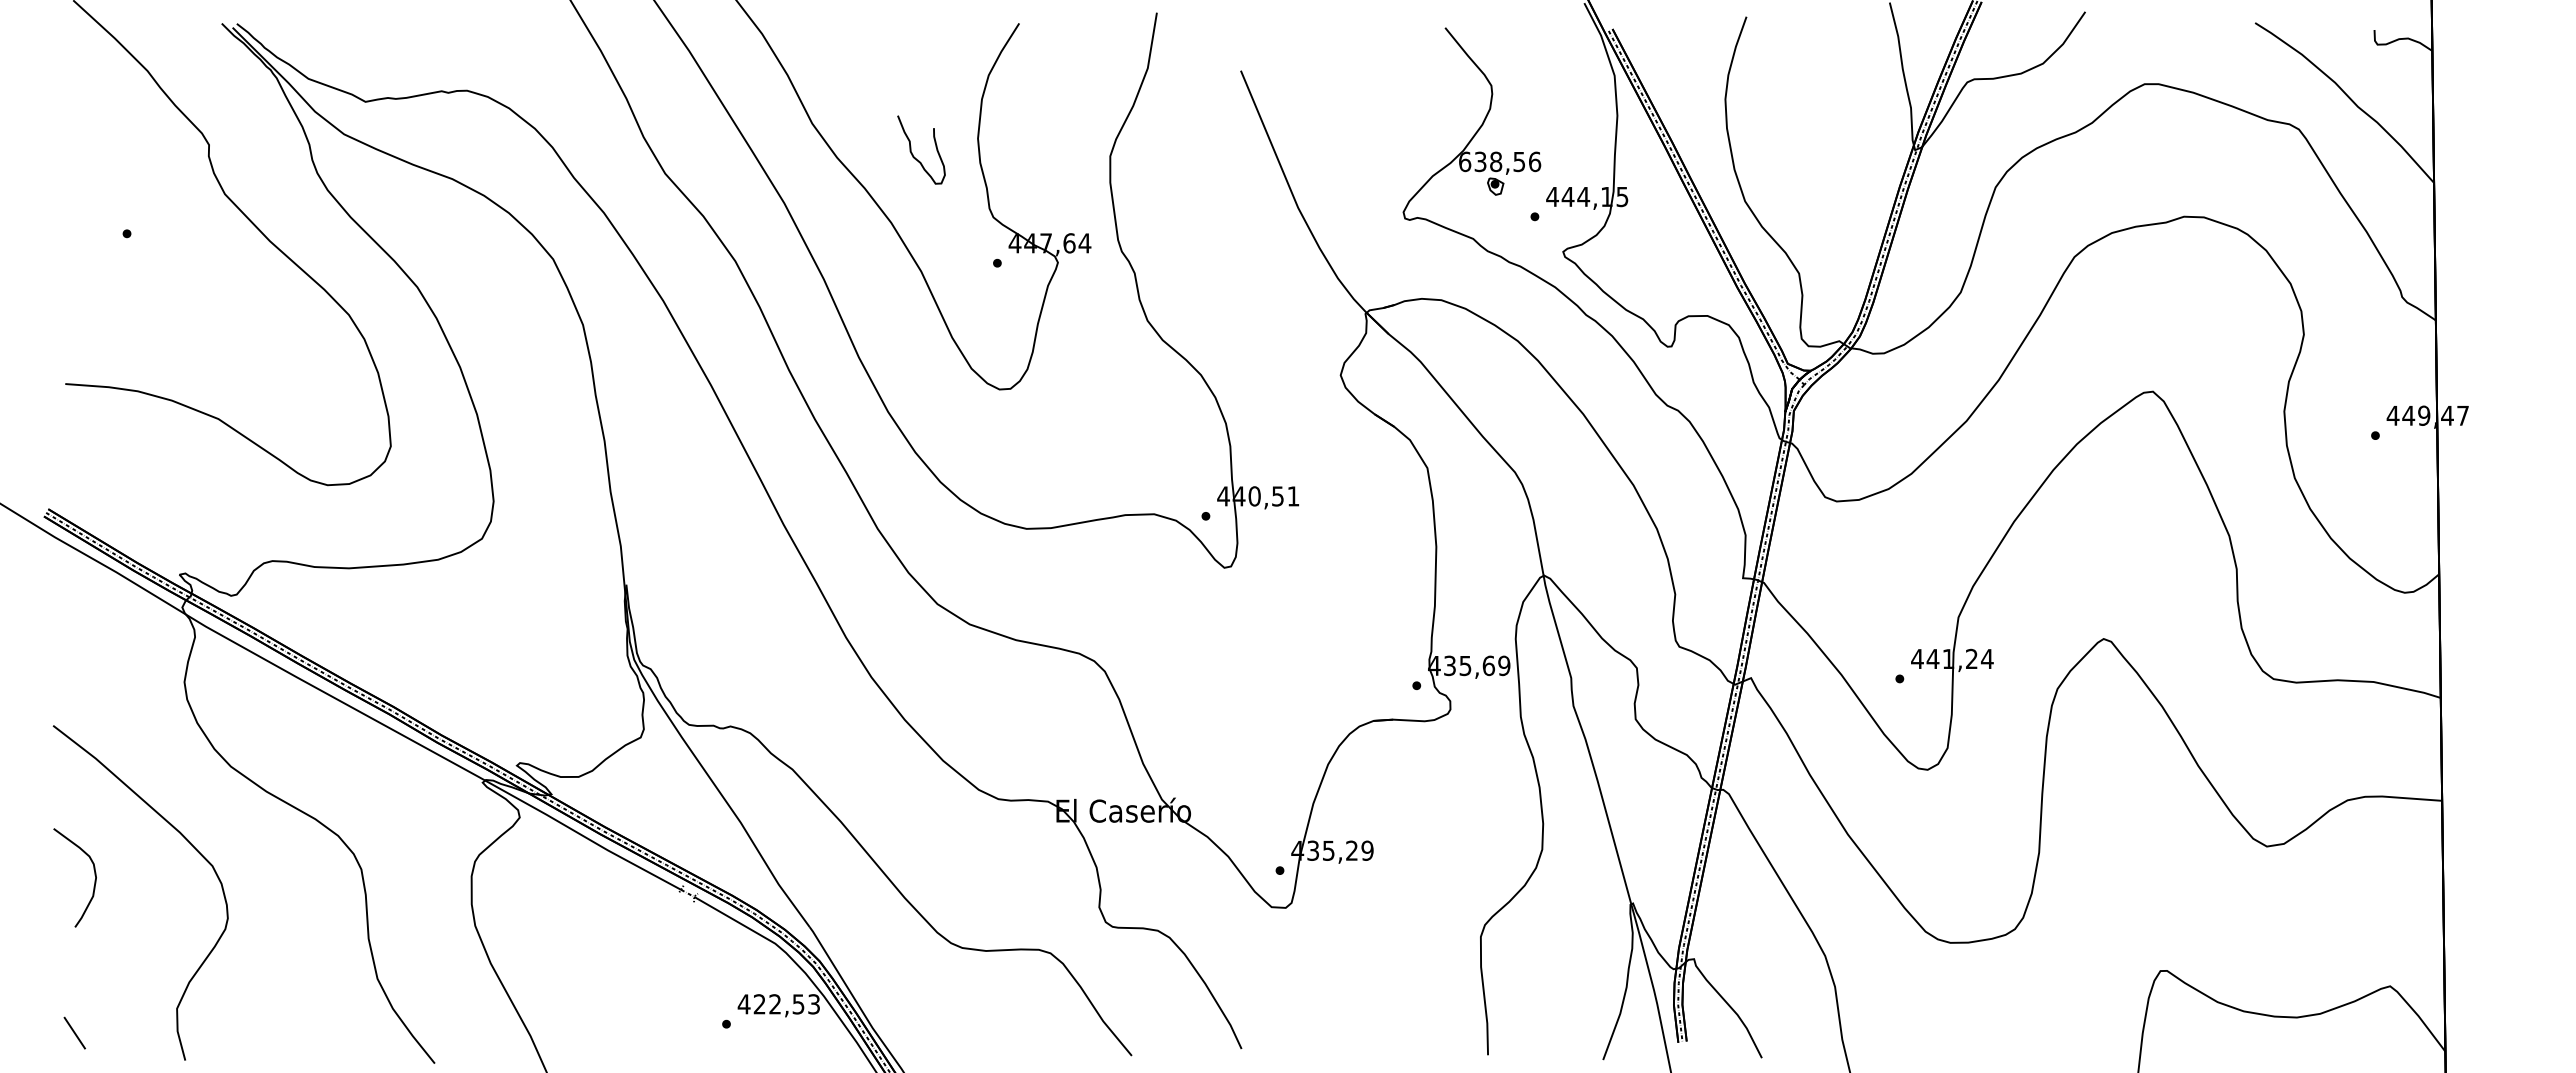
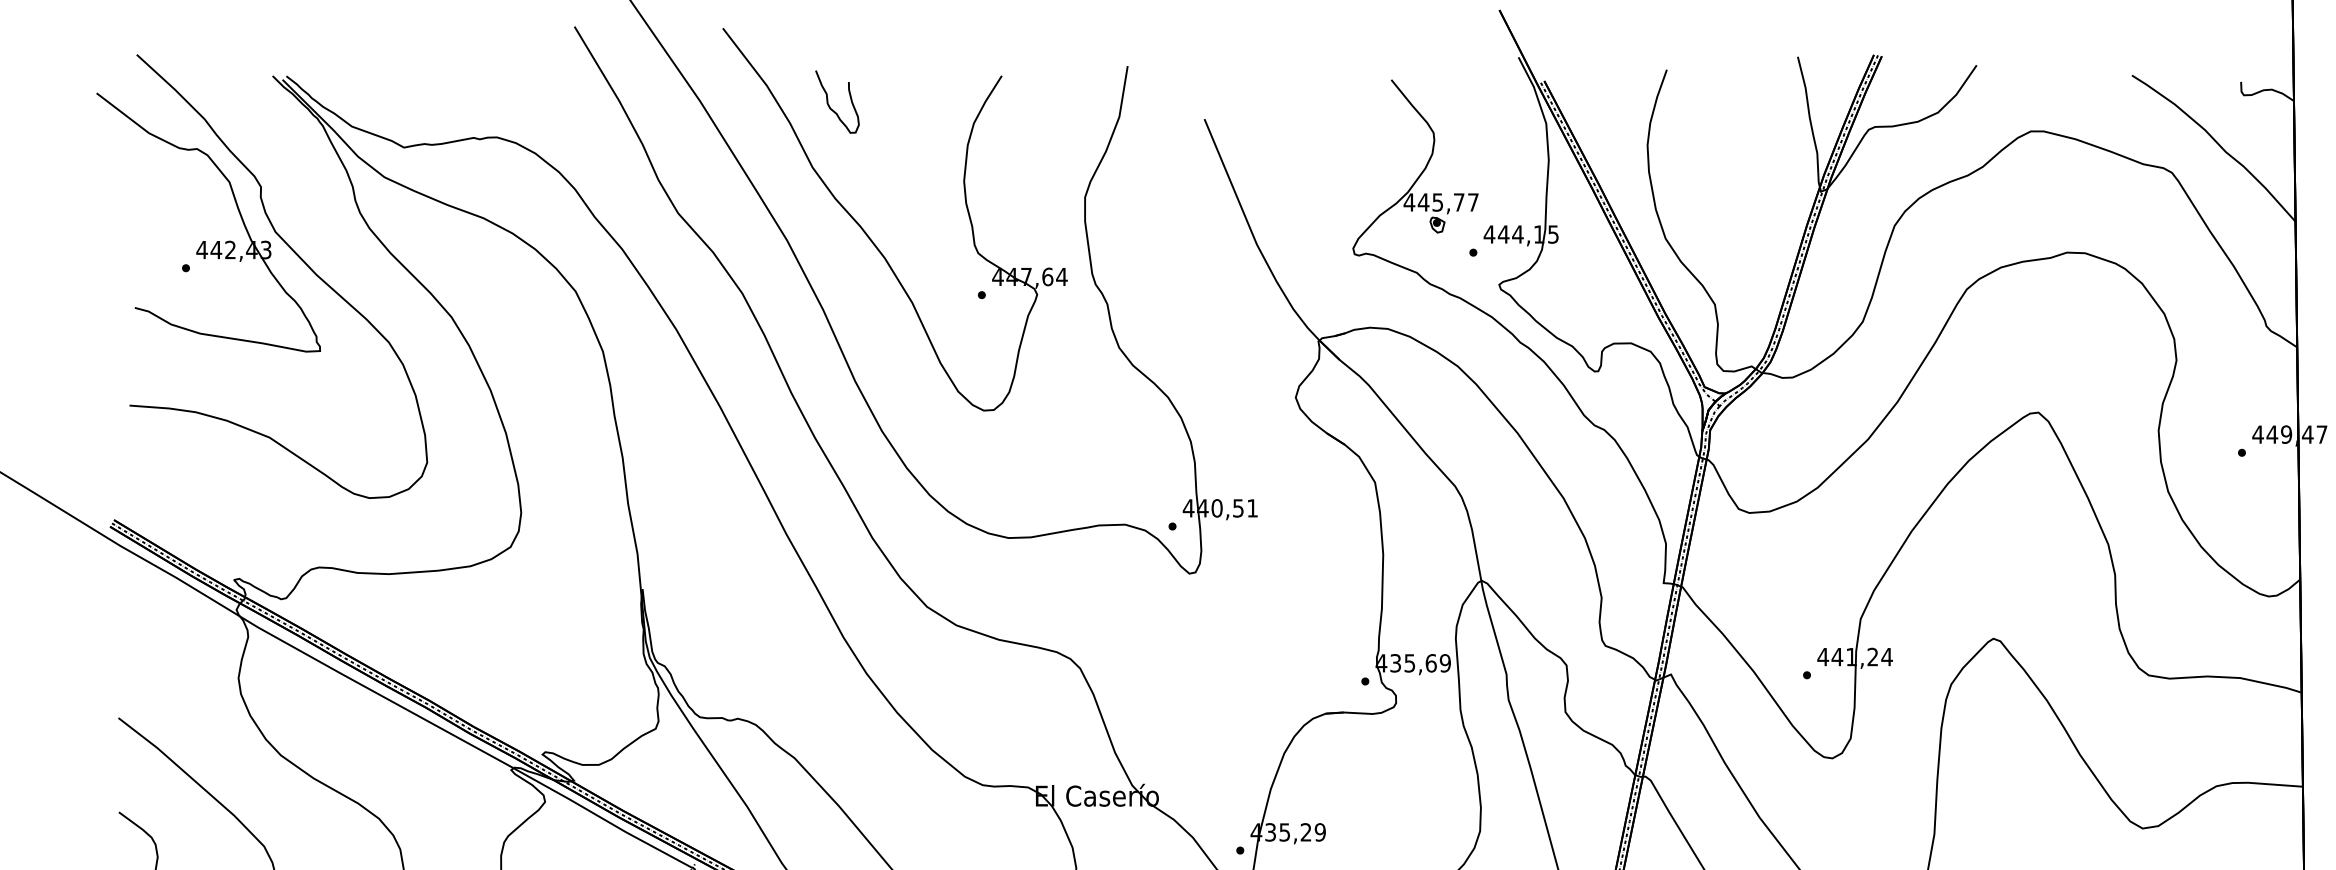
curve: (913, 154) -> (830, 106), moved
text: (1499, 161) -> (1440, 202), 638,56 -> 445,77
part: (148, 204) -> (205, 241), added

